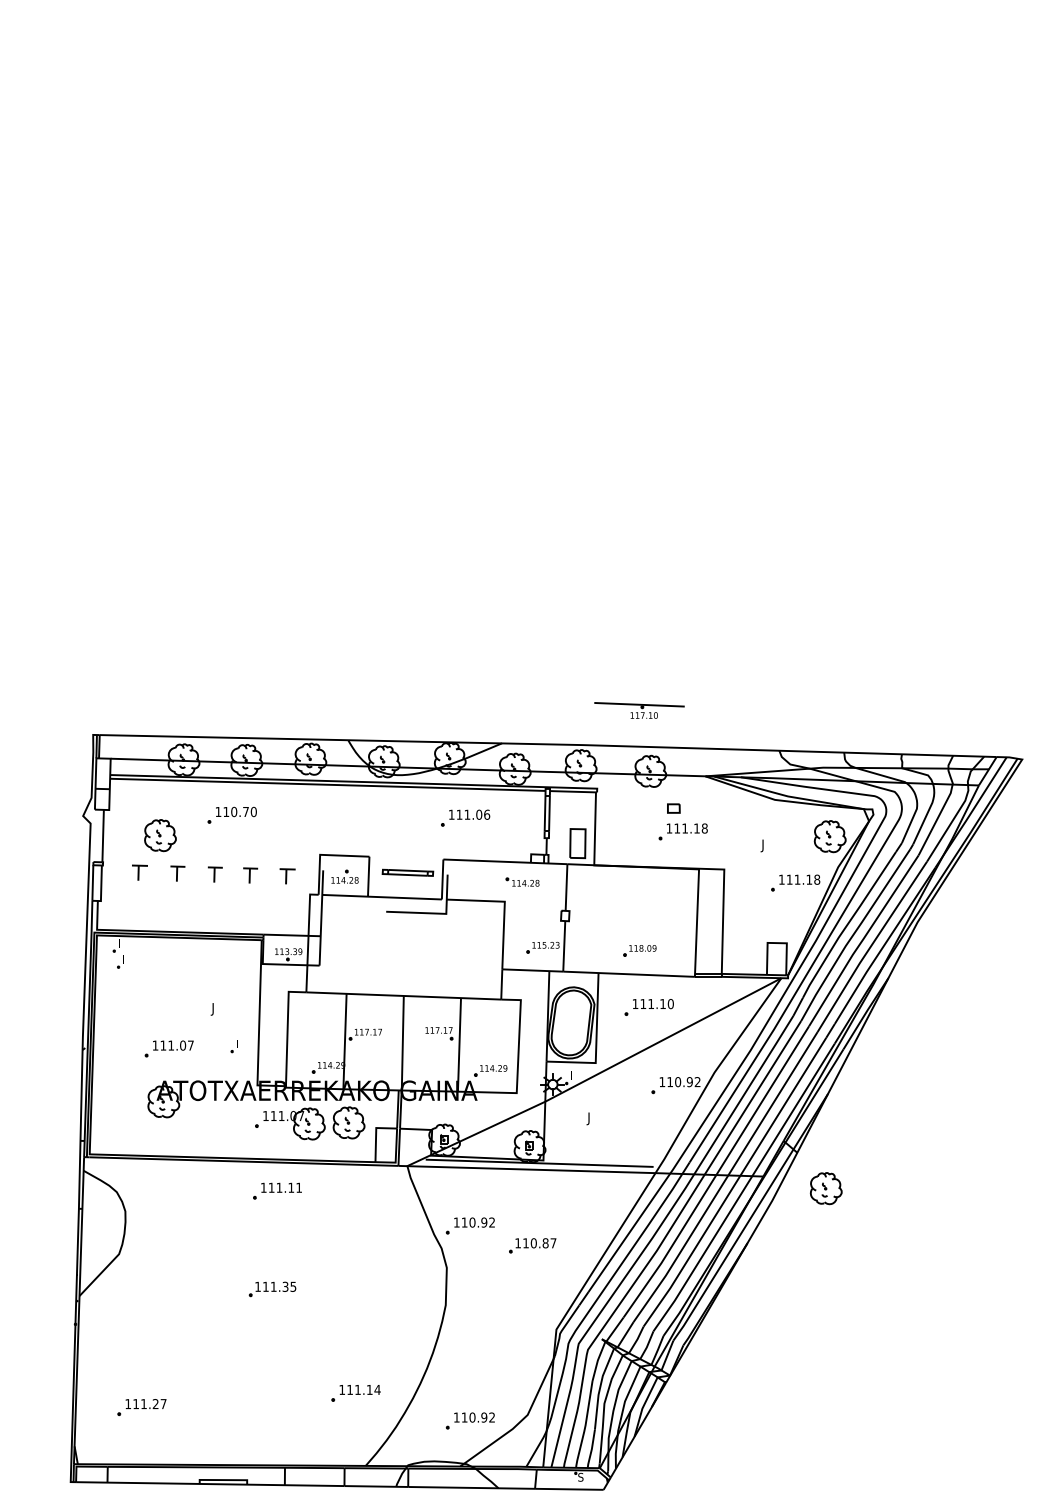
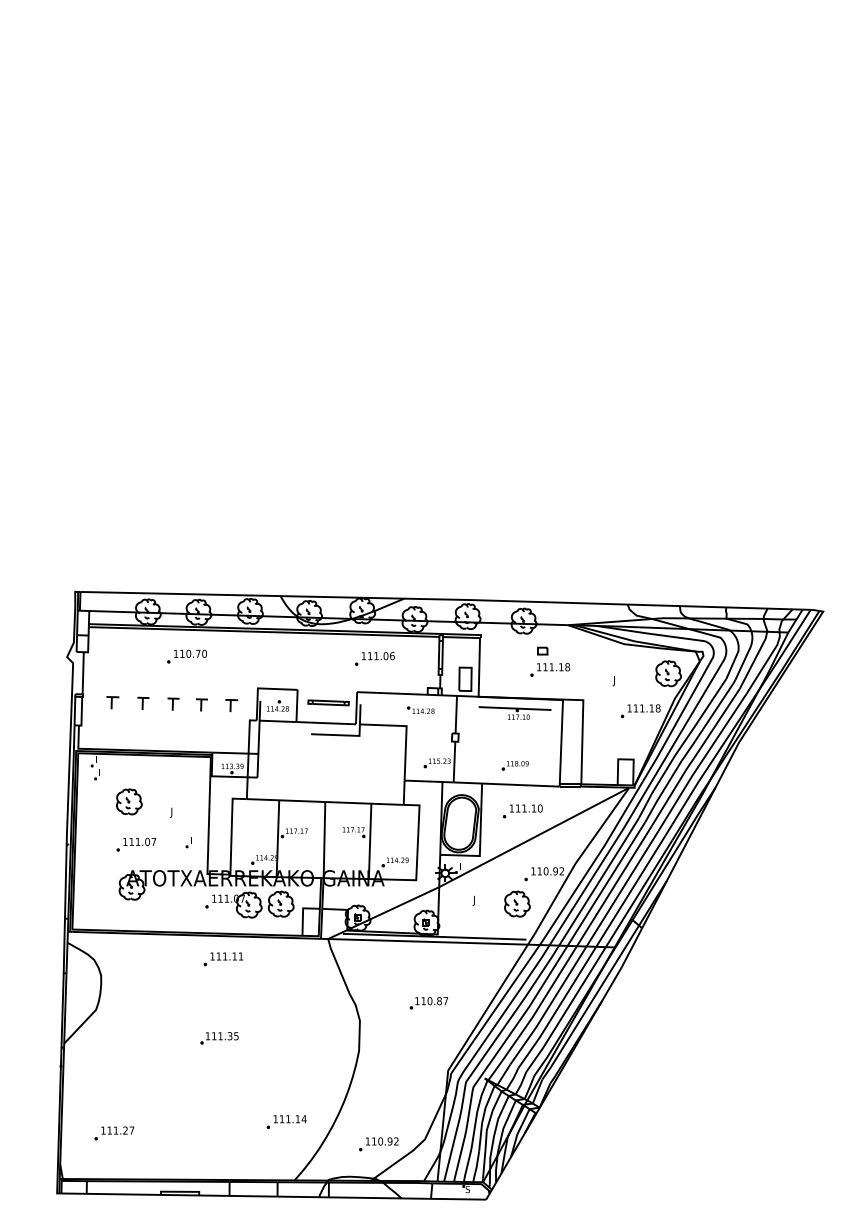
part: (638, 709) -> (514, 712), moved
part: (160, 835) -> (129, 801), moved
part: (826, 1187) -> (517, 903), moved
part: (469, 1226) -> (378, 987), removed

